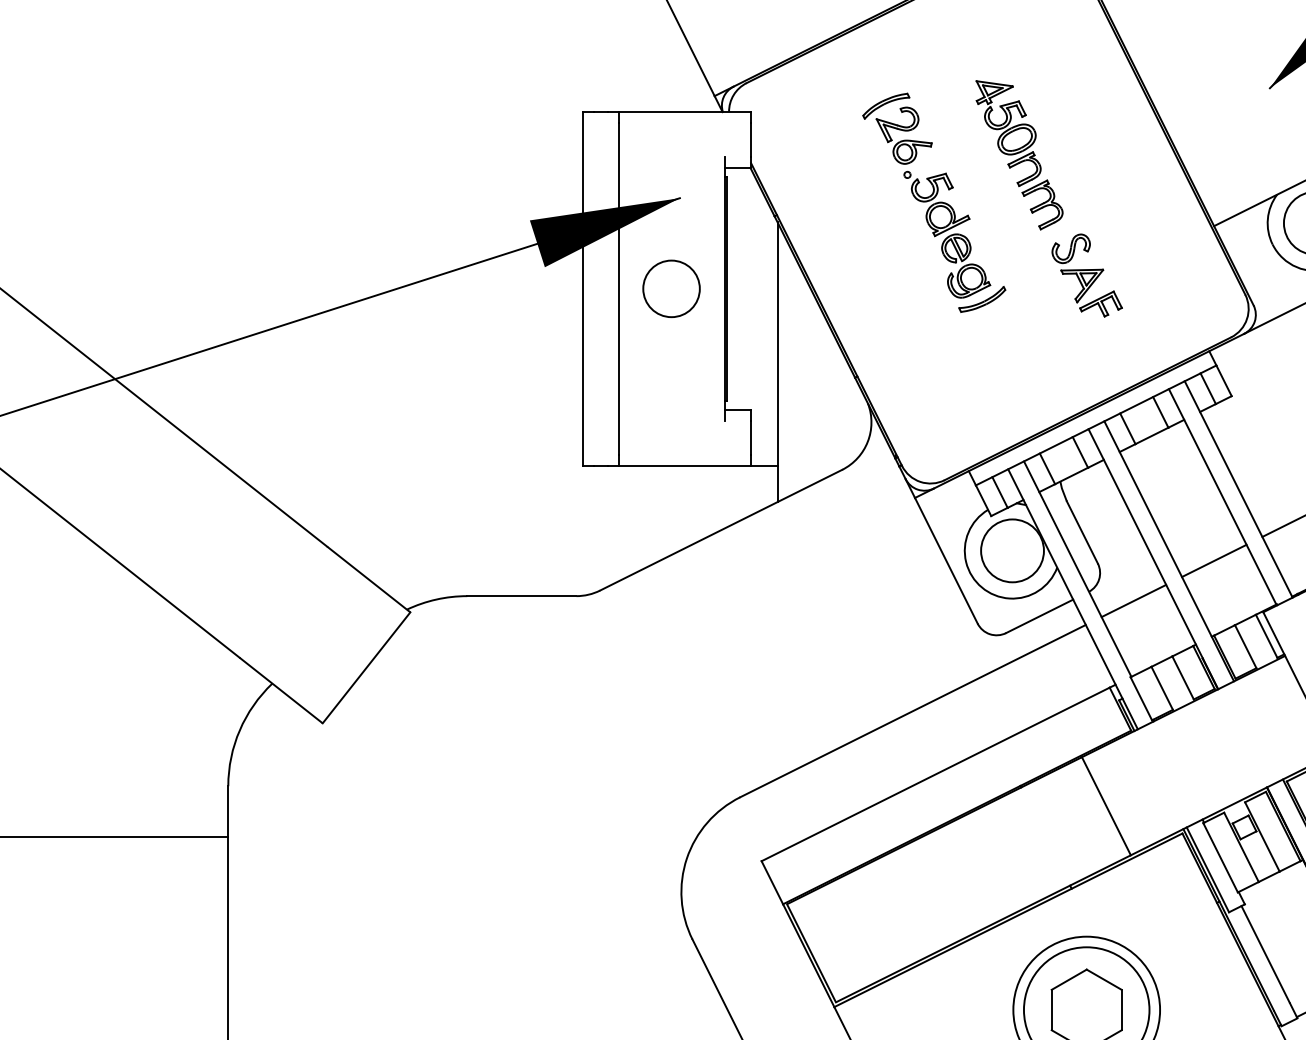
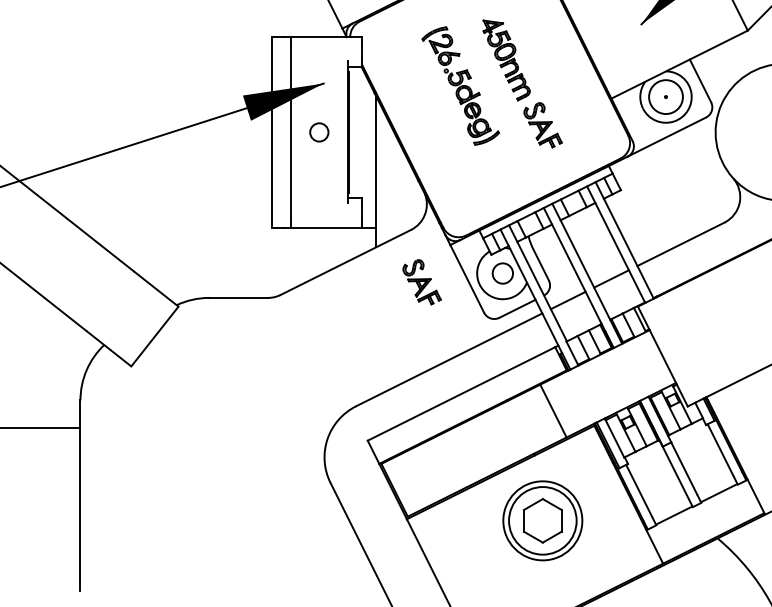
circle: (672, 289) -> (319, 132), size x0.6
circle: (1011, 550) -> (502, 273), size x0.6
part: (861, 567) -> (421, 282), added

